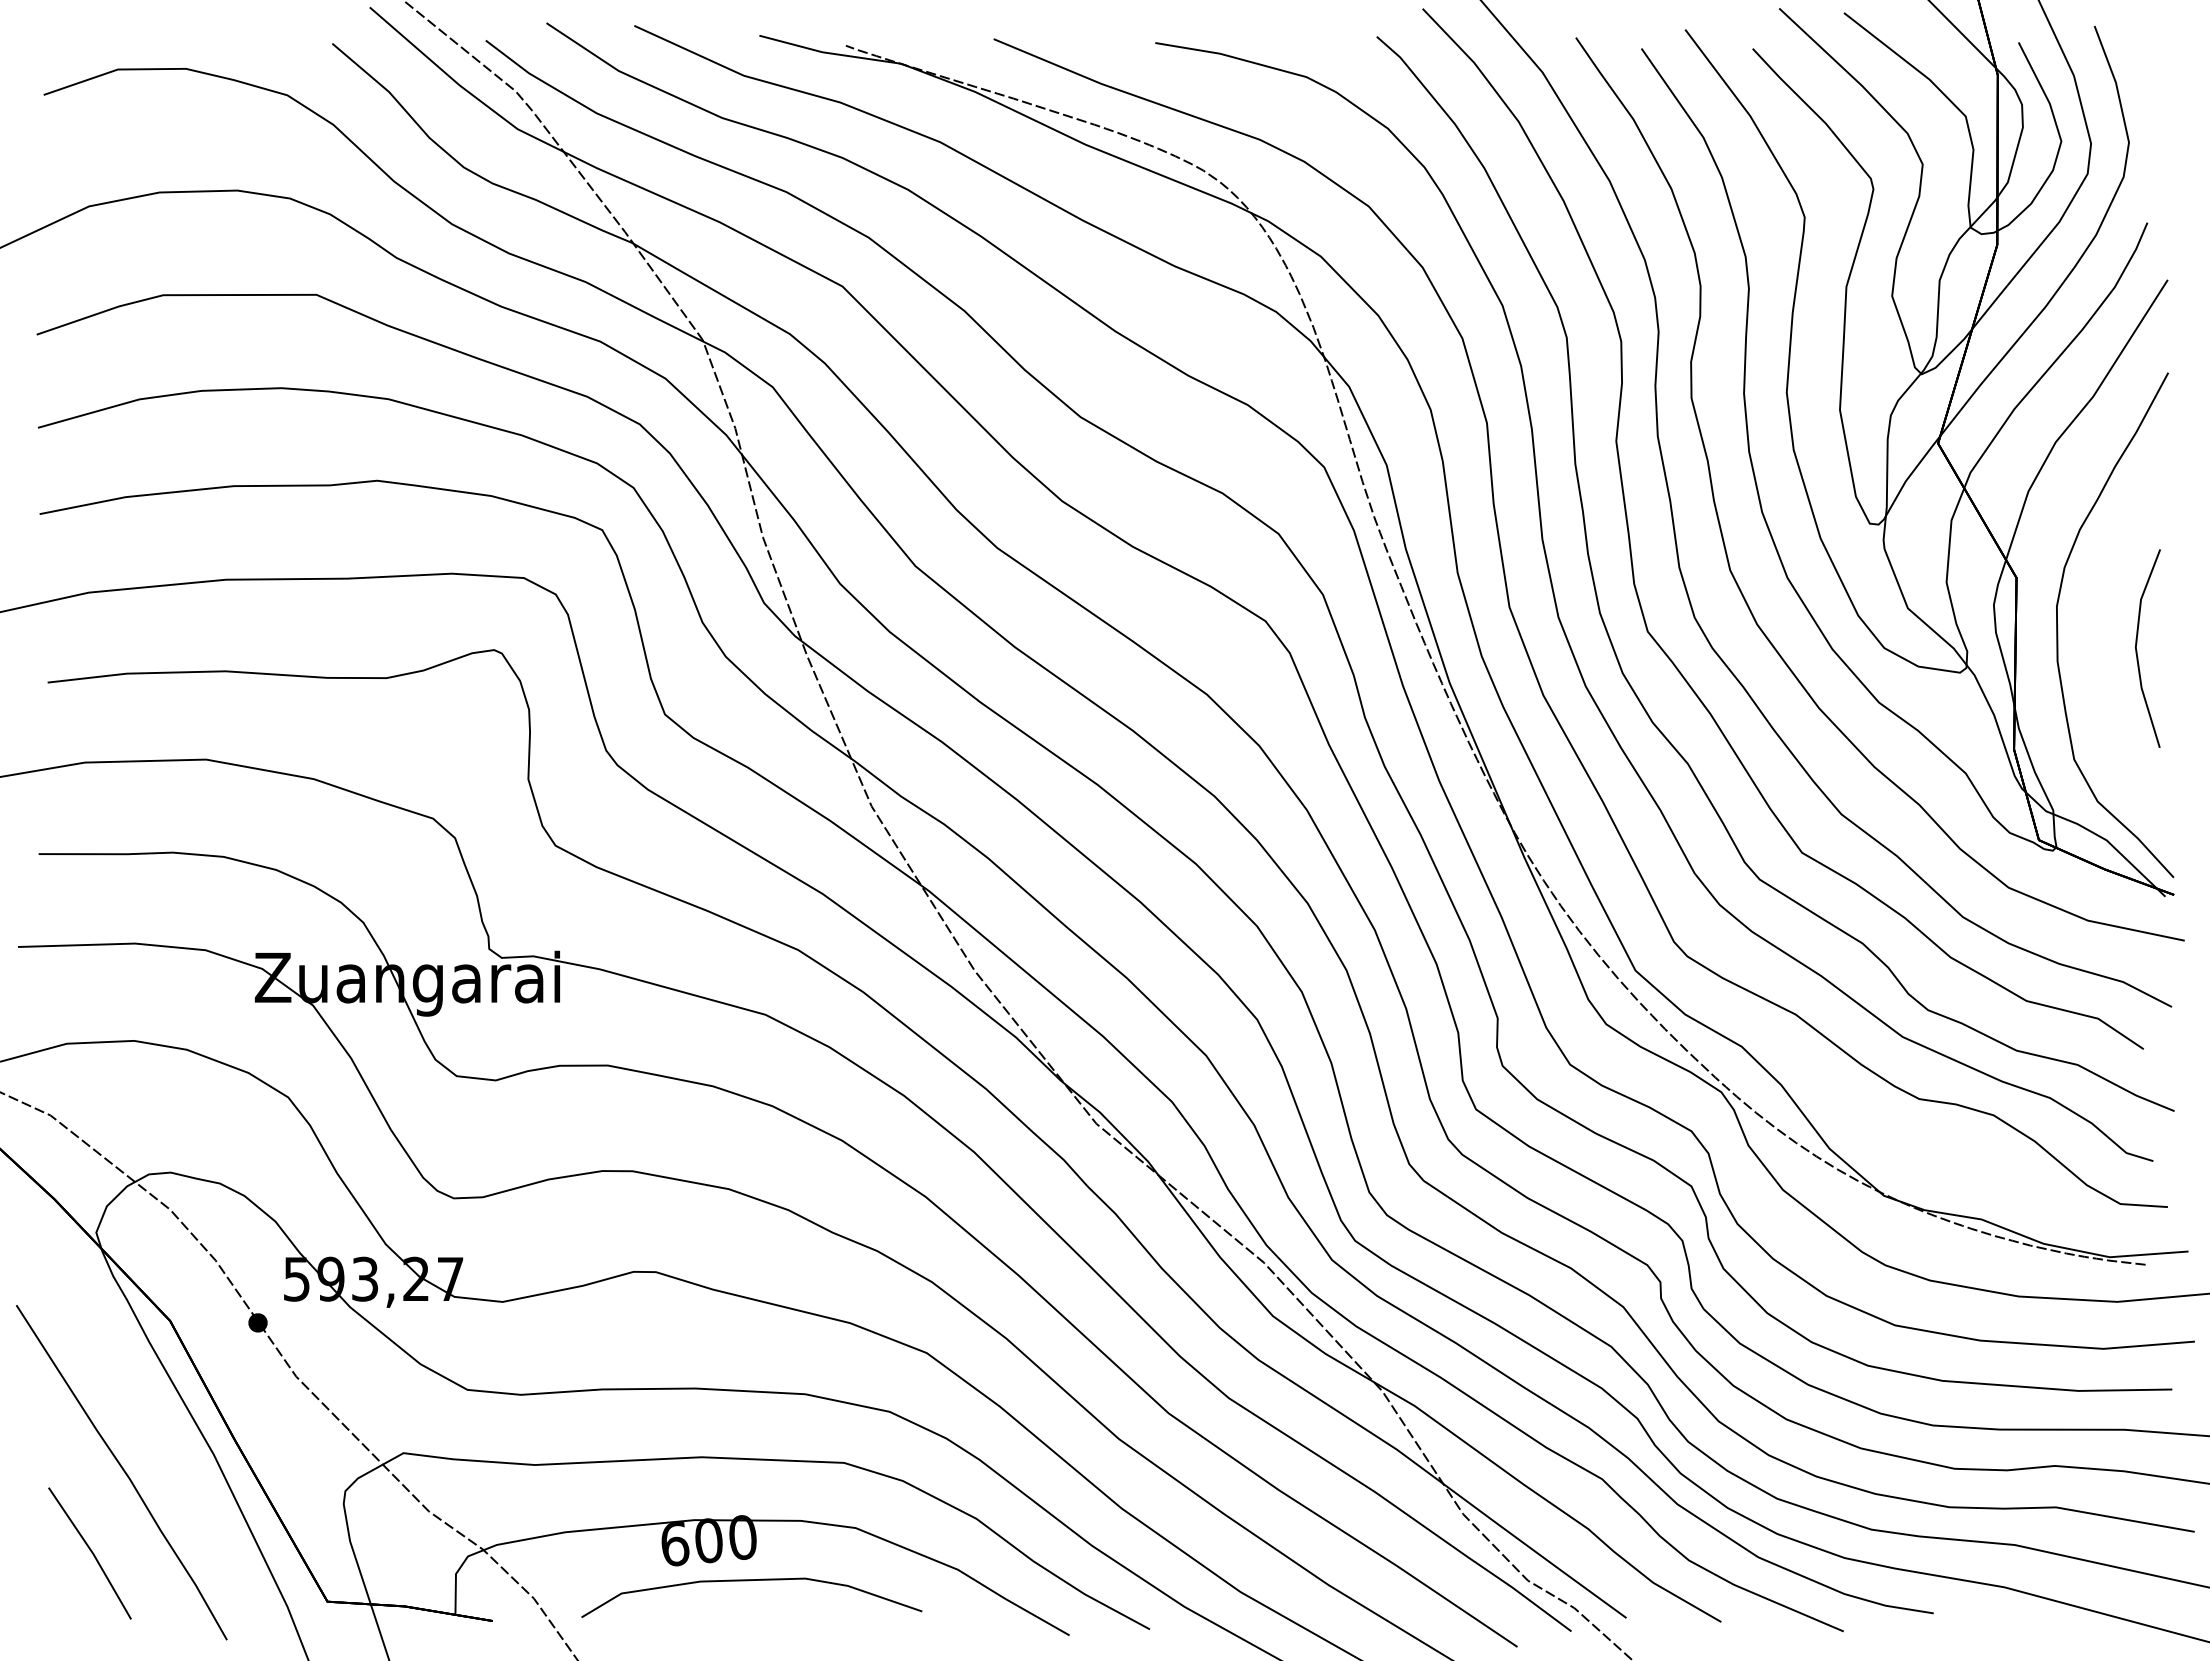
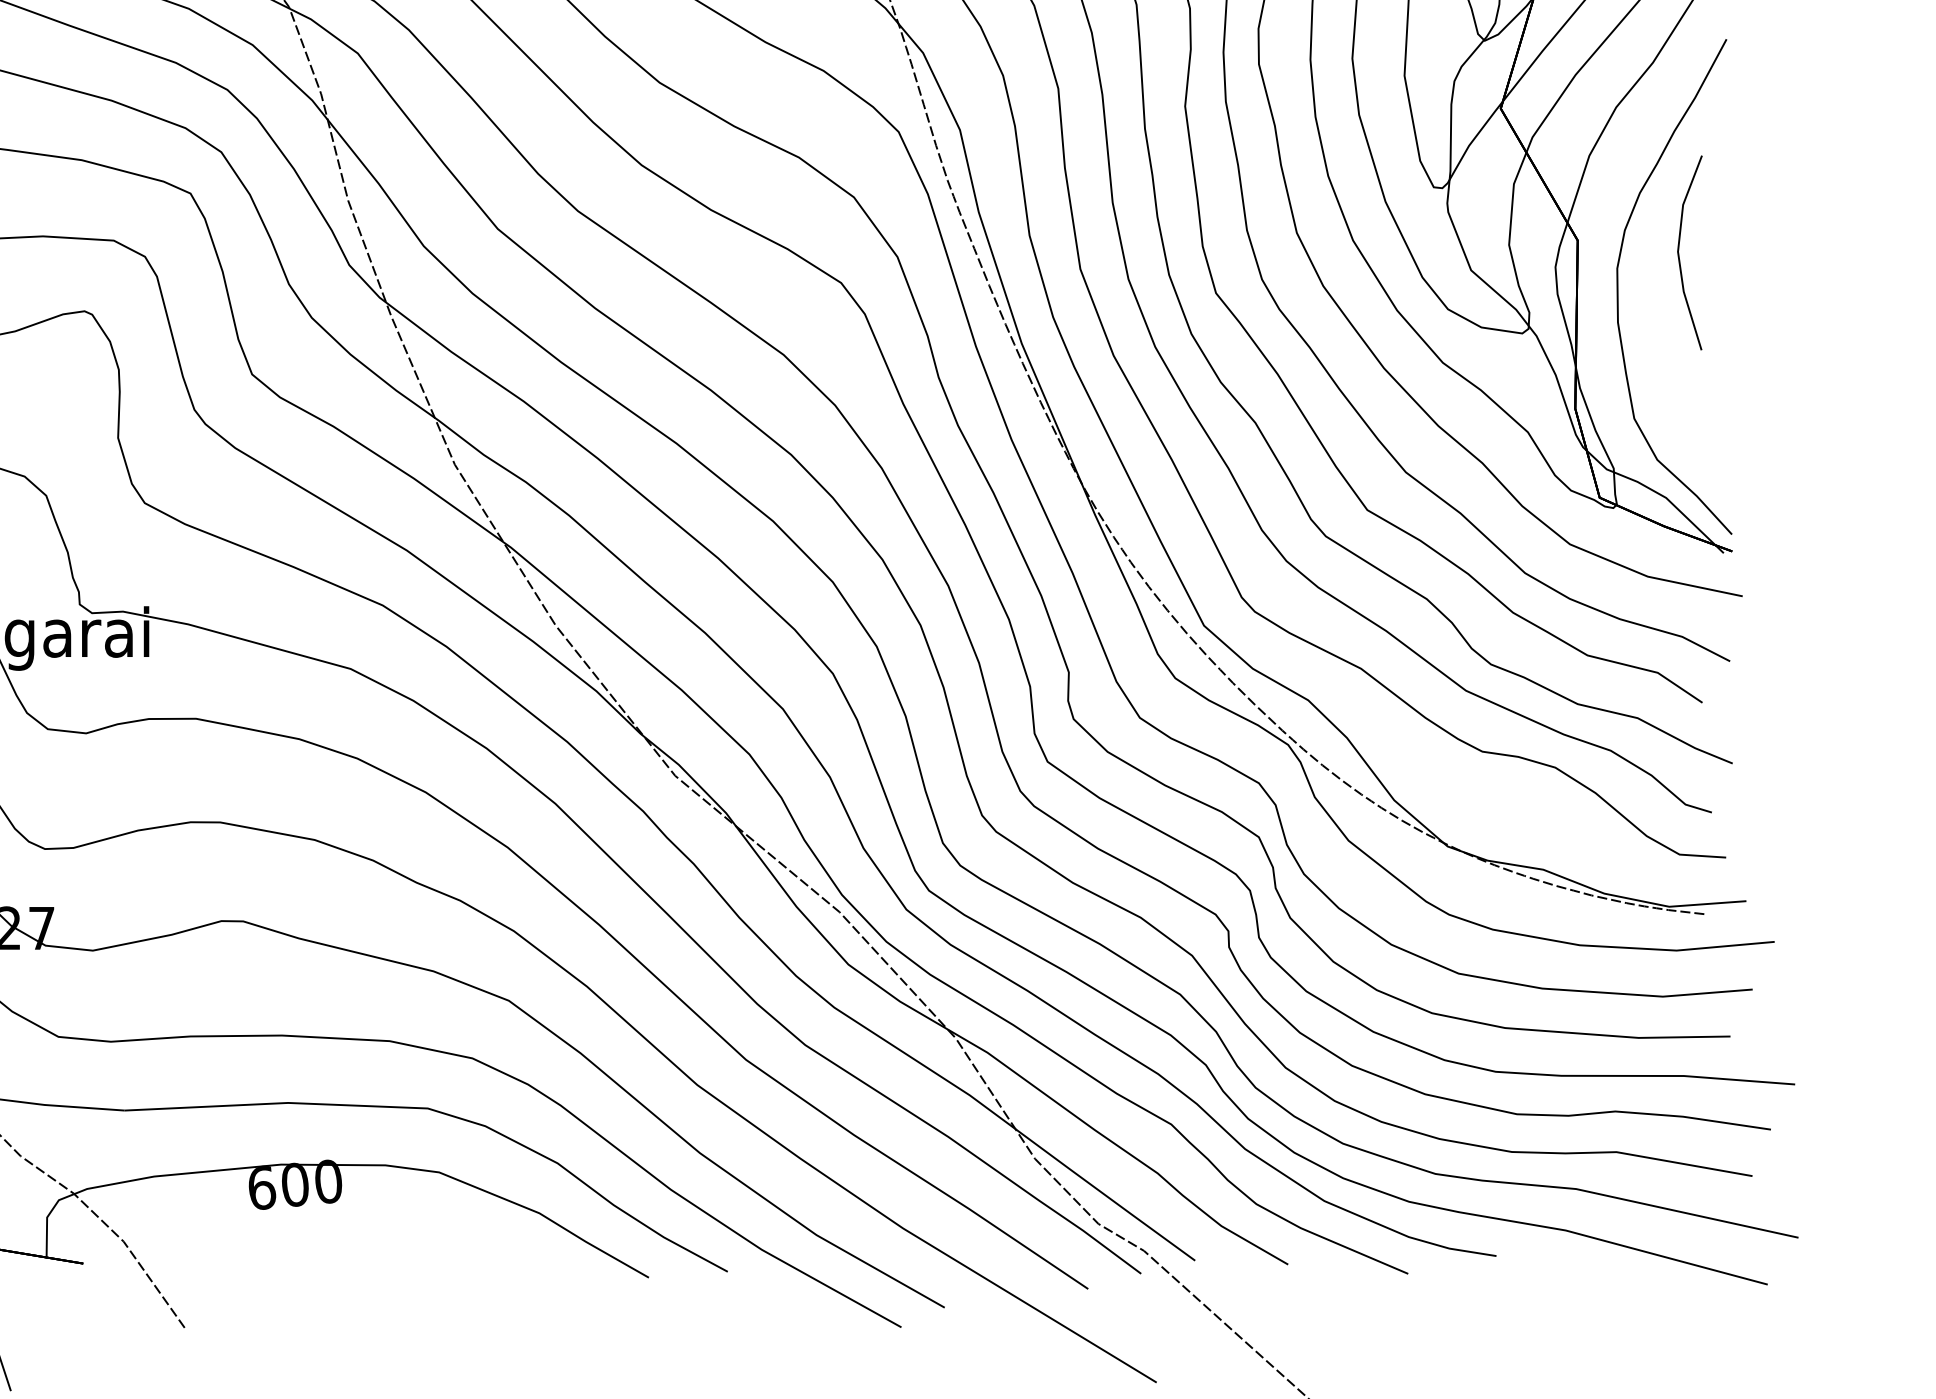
line: (2137, 650) -> (1679, 254), moved
curve: (749, 1581) -> (335, 1224), removed

